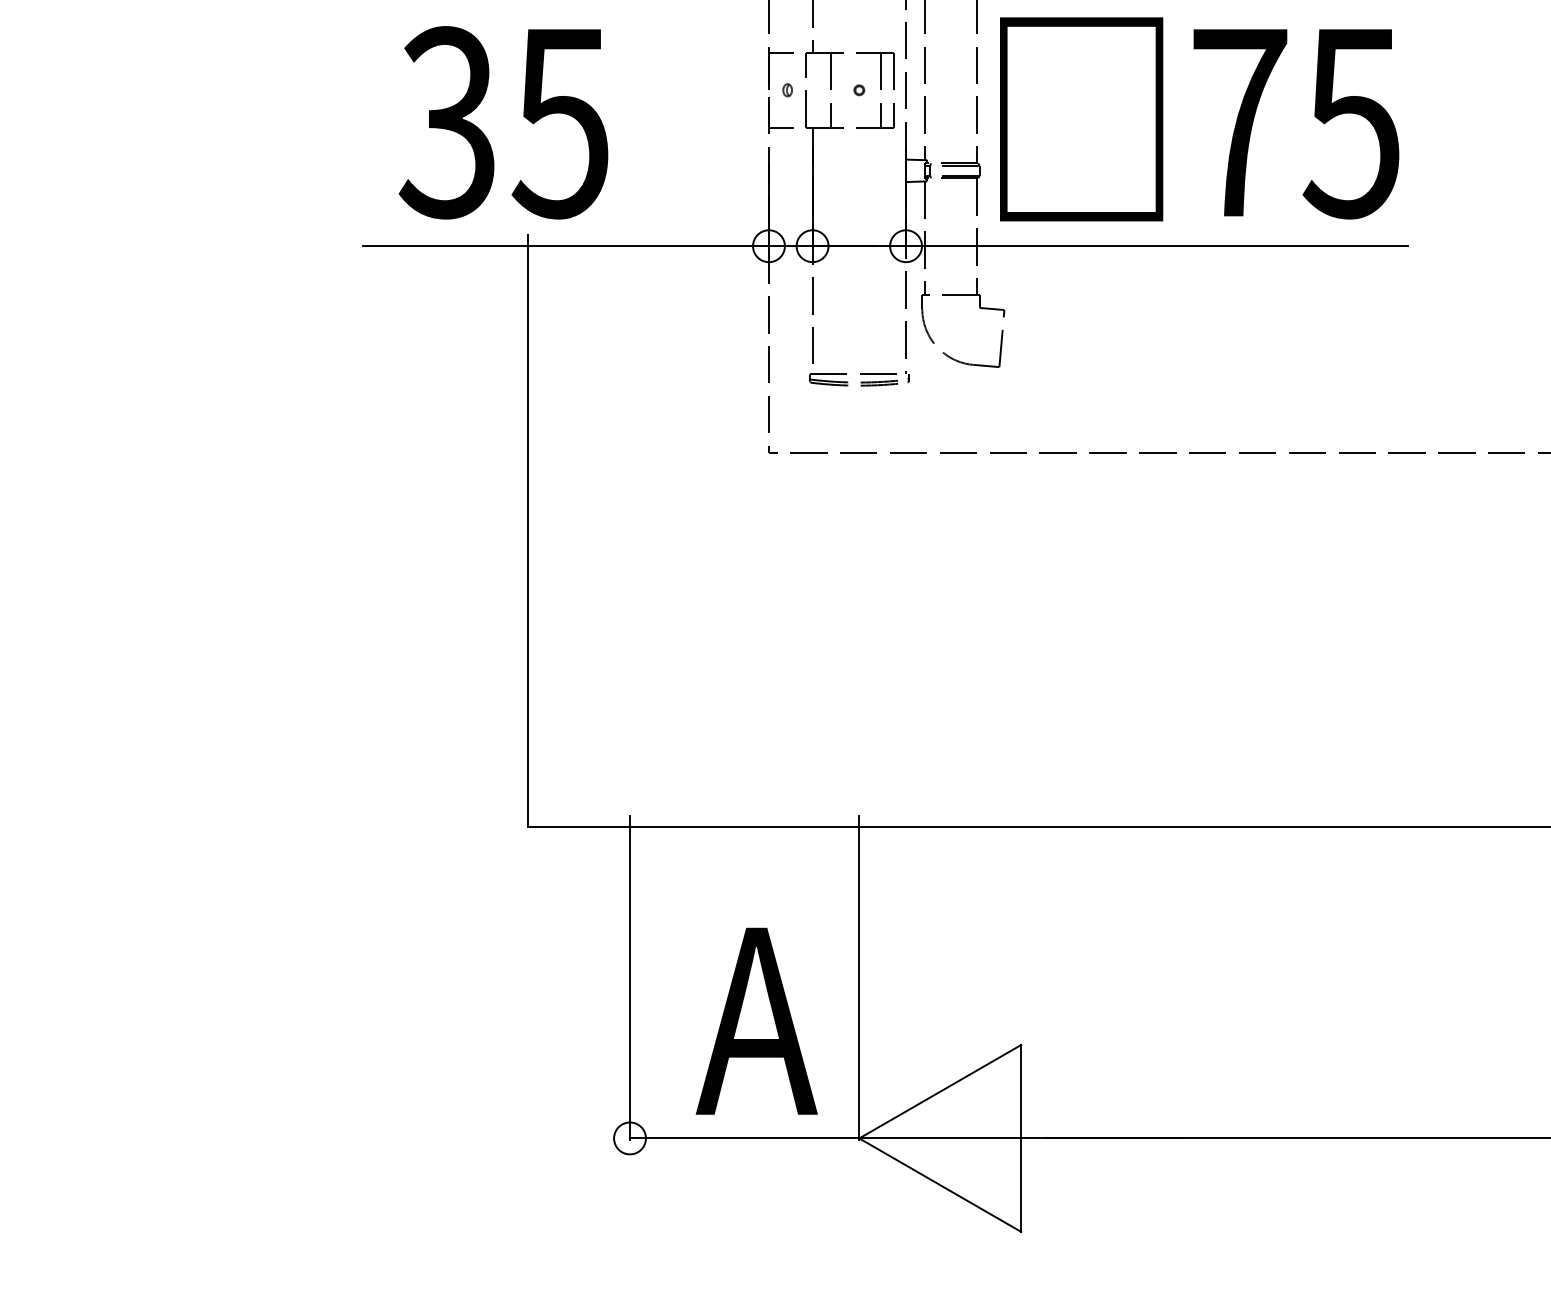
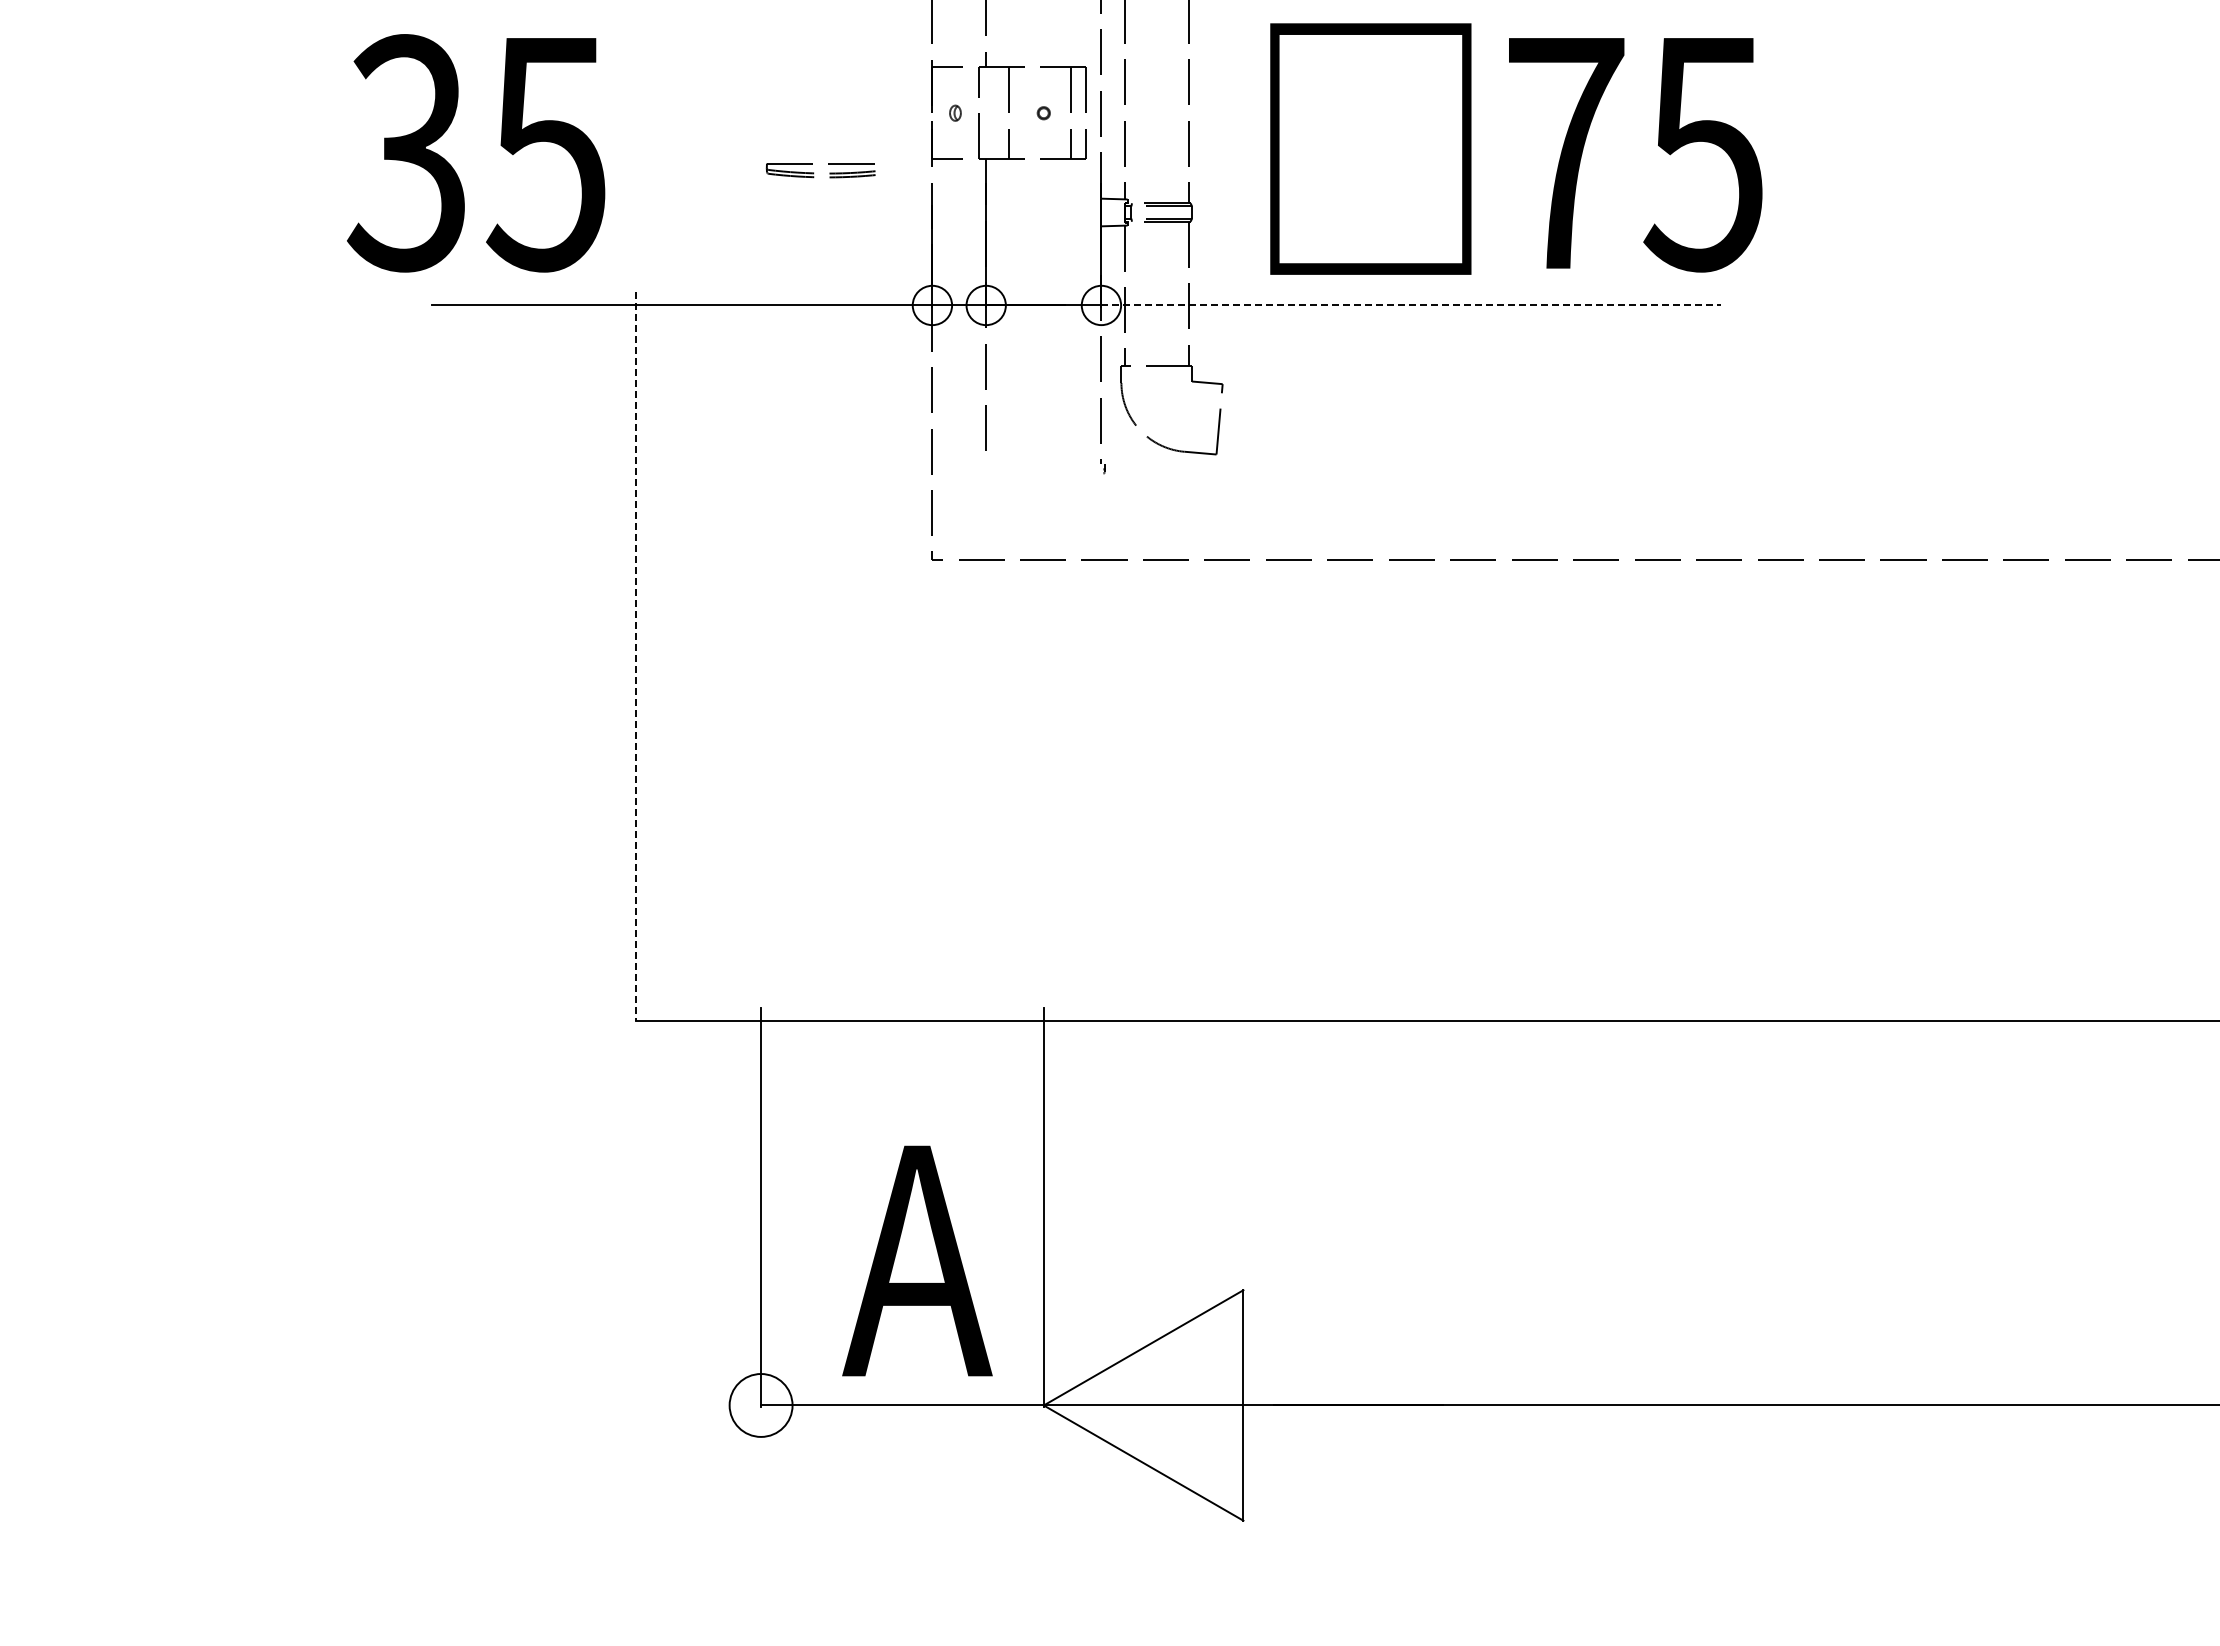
text: (1199, 118) -> (1516, 148), moved
text: (503, 122) -> (476, 153), moved
line: (1157, 246) -> (1411, 305), solid -> dashed
part: (848, 382) -> (814, 173), moved
line: (528, 530) -> (635, 656), solid -> dashed
circle: (629, 1138) -> (760, 1405), size x1.6

